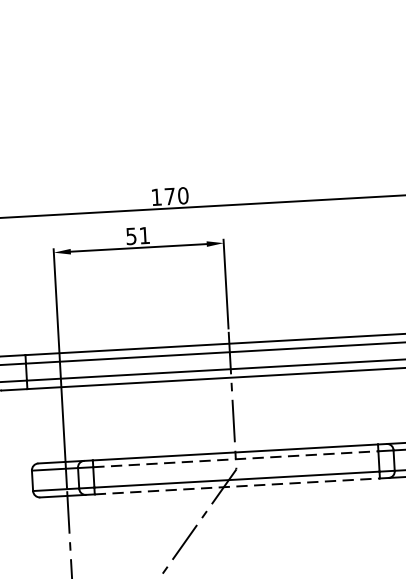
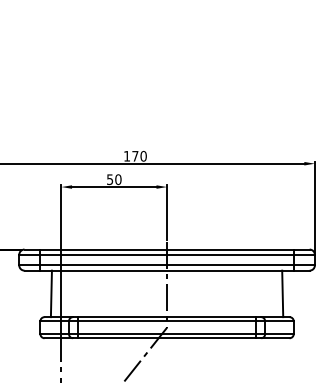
text: (144, 235) -> (118, 179), 51 -> 50
line: (45, 424) -> (50, 293), added
line: (236, 459) -> (167, 321), dashed -> solid
line: (238, 486) -> (167, 338), dashed -> solid

